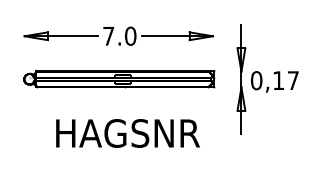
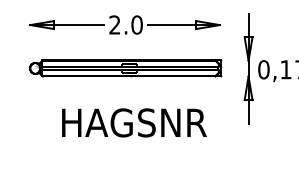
text: (108, 35) -> (114, 24), 7.0 -> 2.0

